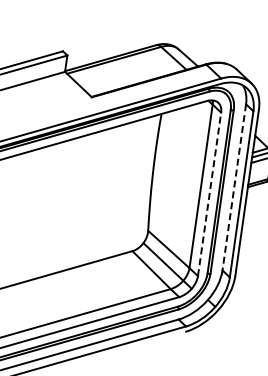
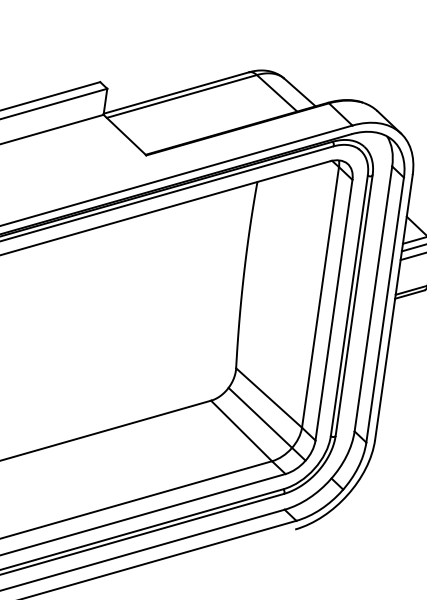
line: (234, 187) -> (373, 299), dashed -> solid
line: (209, 194) -> (333, 310), dashed -> solid

